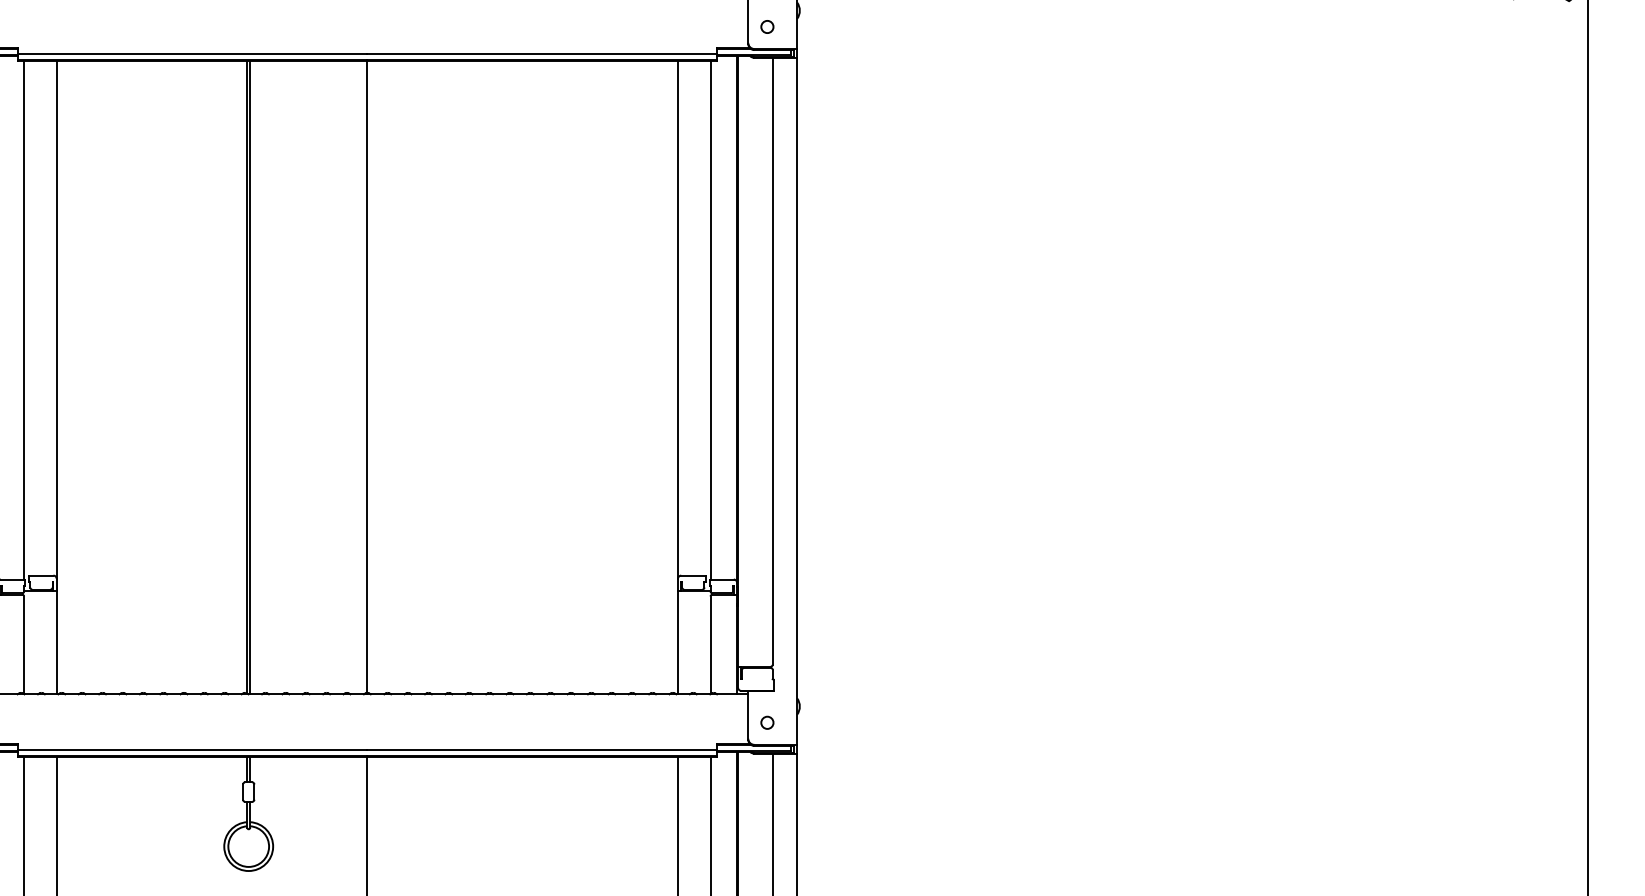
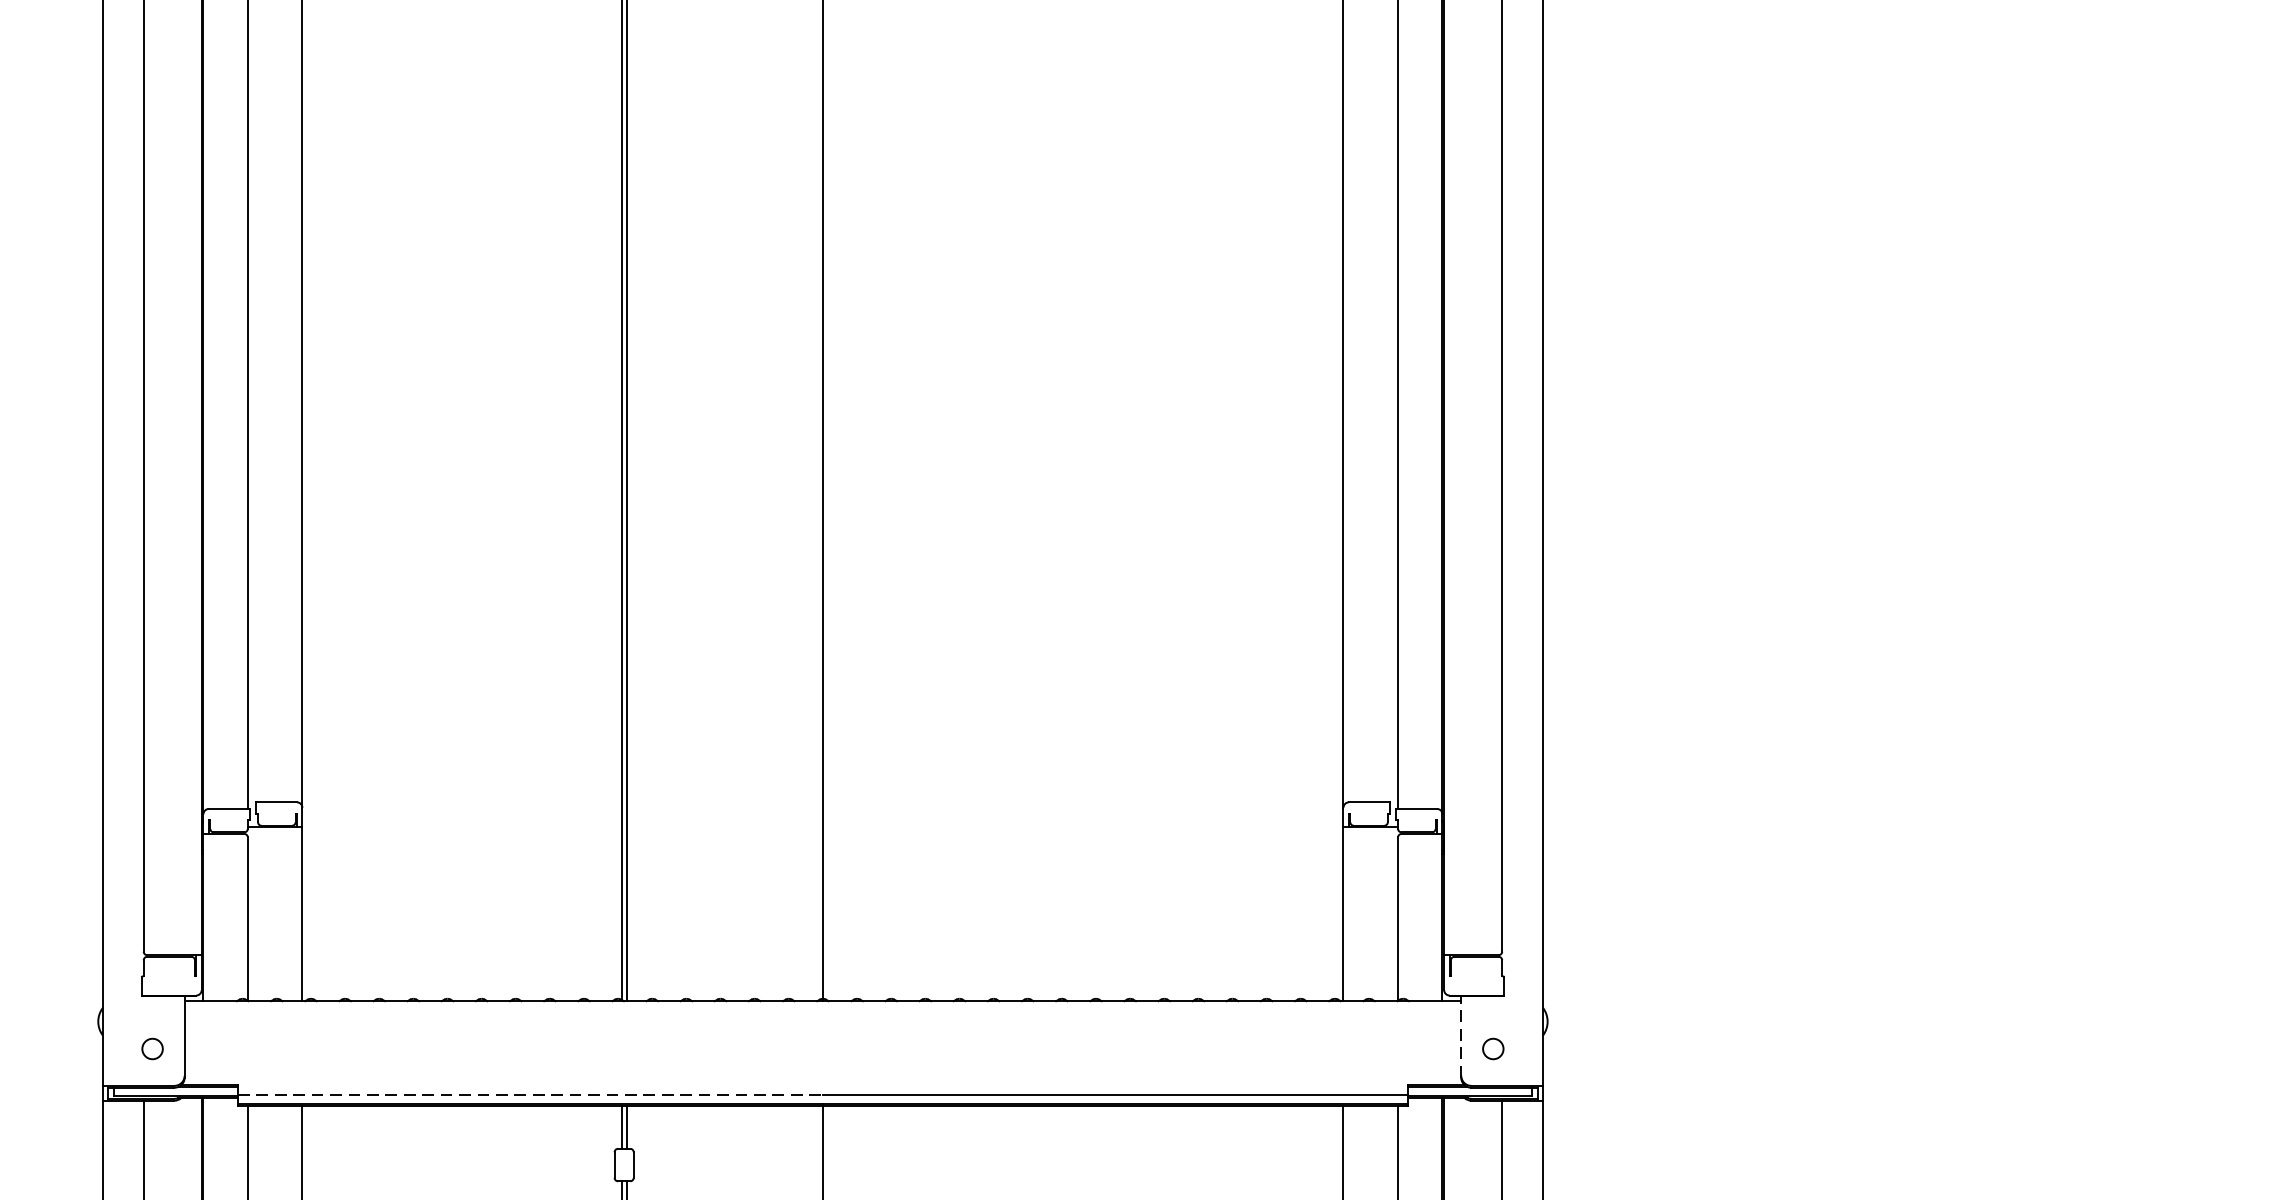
line: (748, 714) -> (1461, 1035), solid -> dashed
line: (192, 750) -> (529, 1095), solid -> dashed

